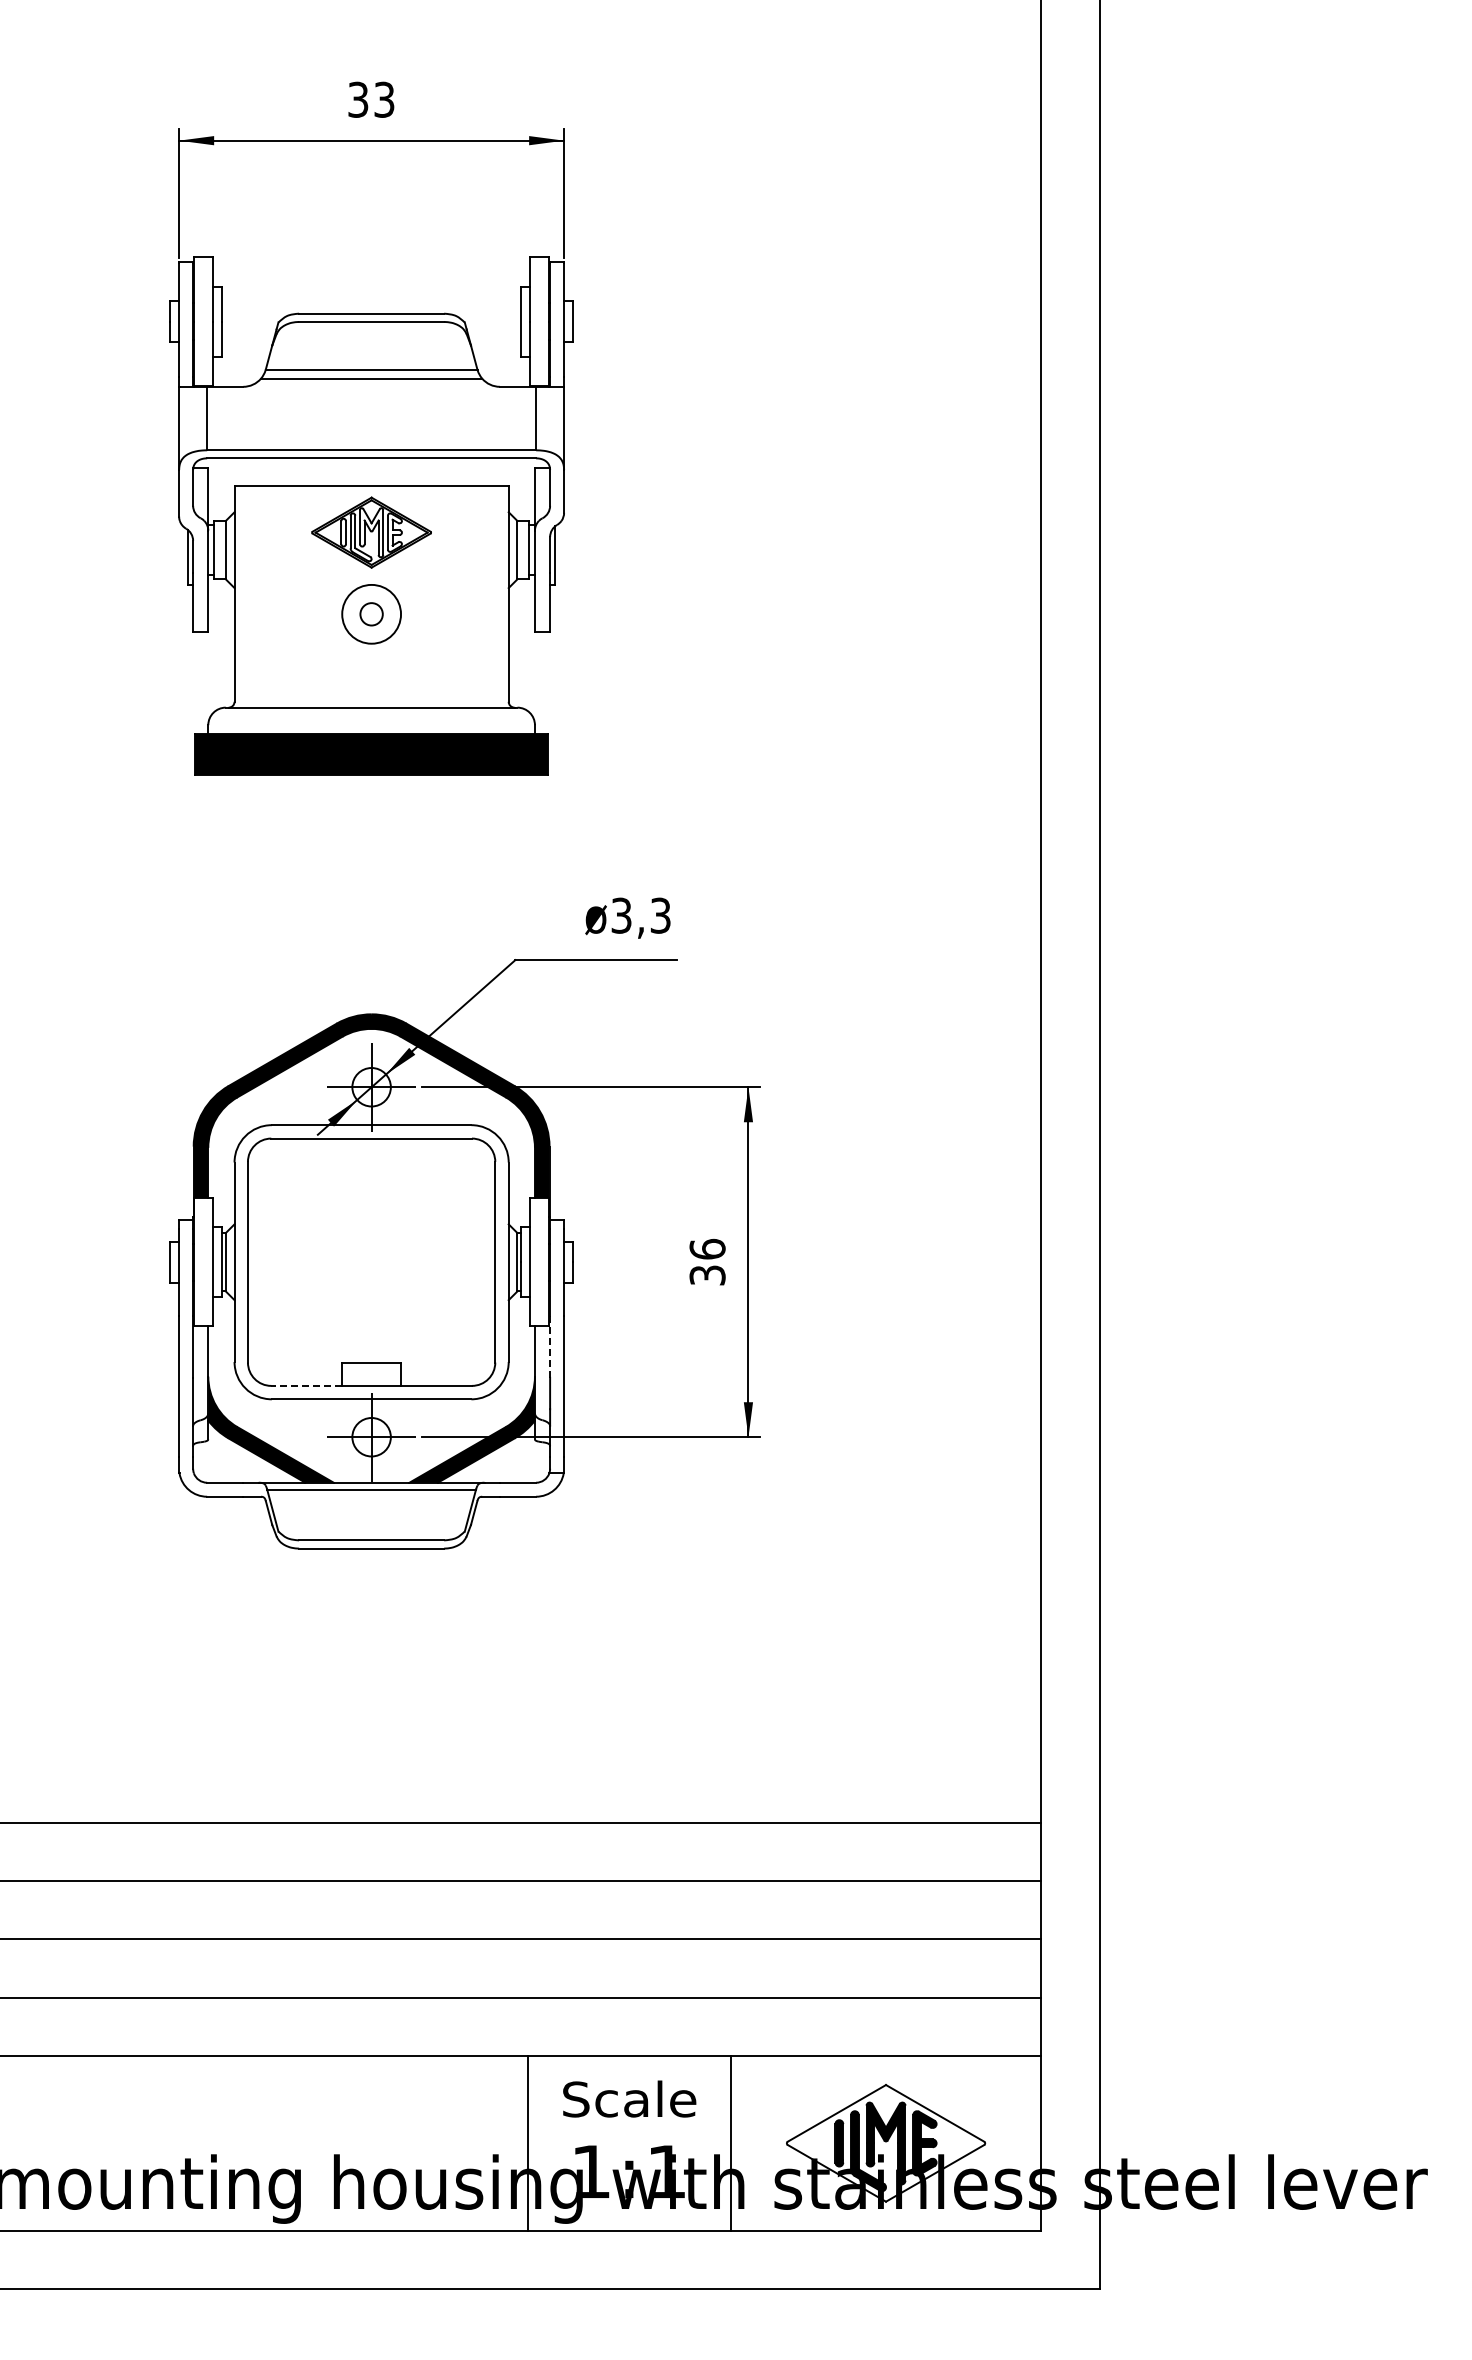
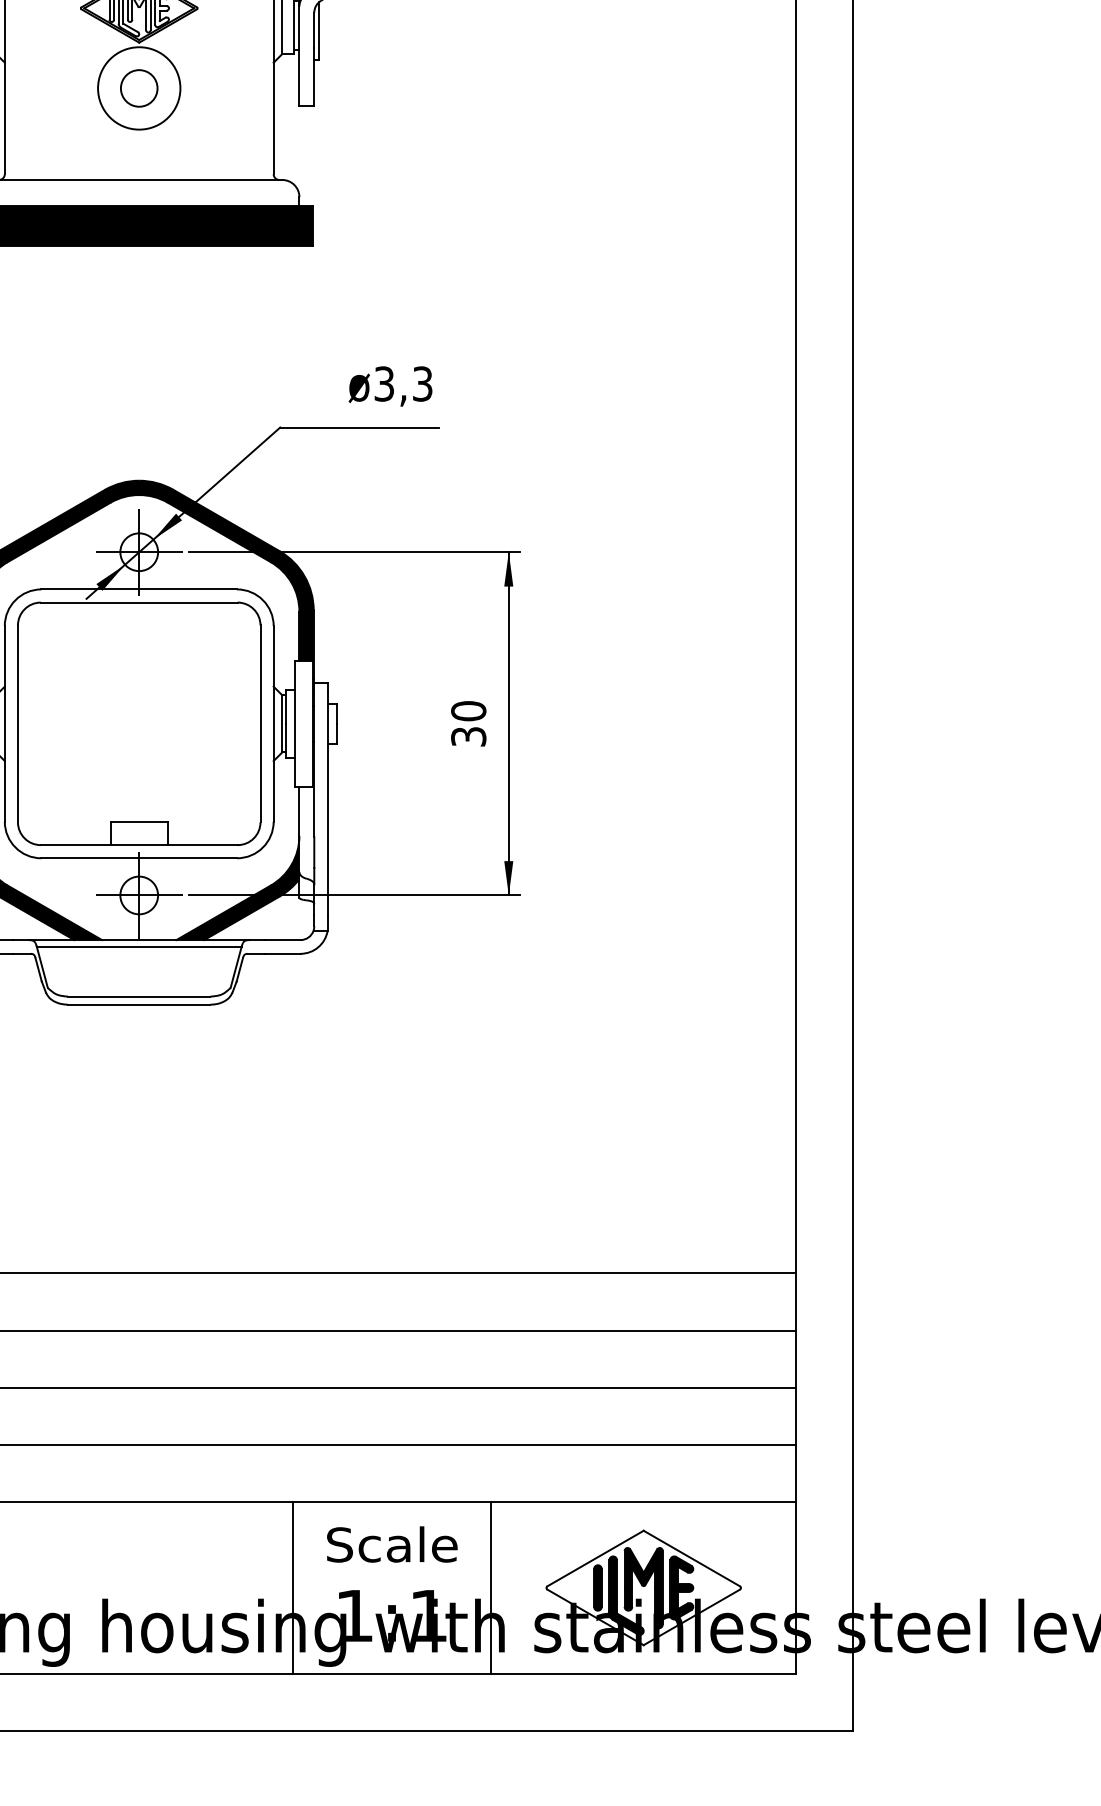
circle: (371, 613) -> (139, 87), size x1.67
circle: (371, 614) -> (139, 88), size x1.43
text: (707, 1248) -> (468, 710), 36 -> 30
line: (550, 1347) -> (314, 807), dashed -> solid
line: (306, 1385) -> (75, 844), dashed -> solid

